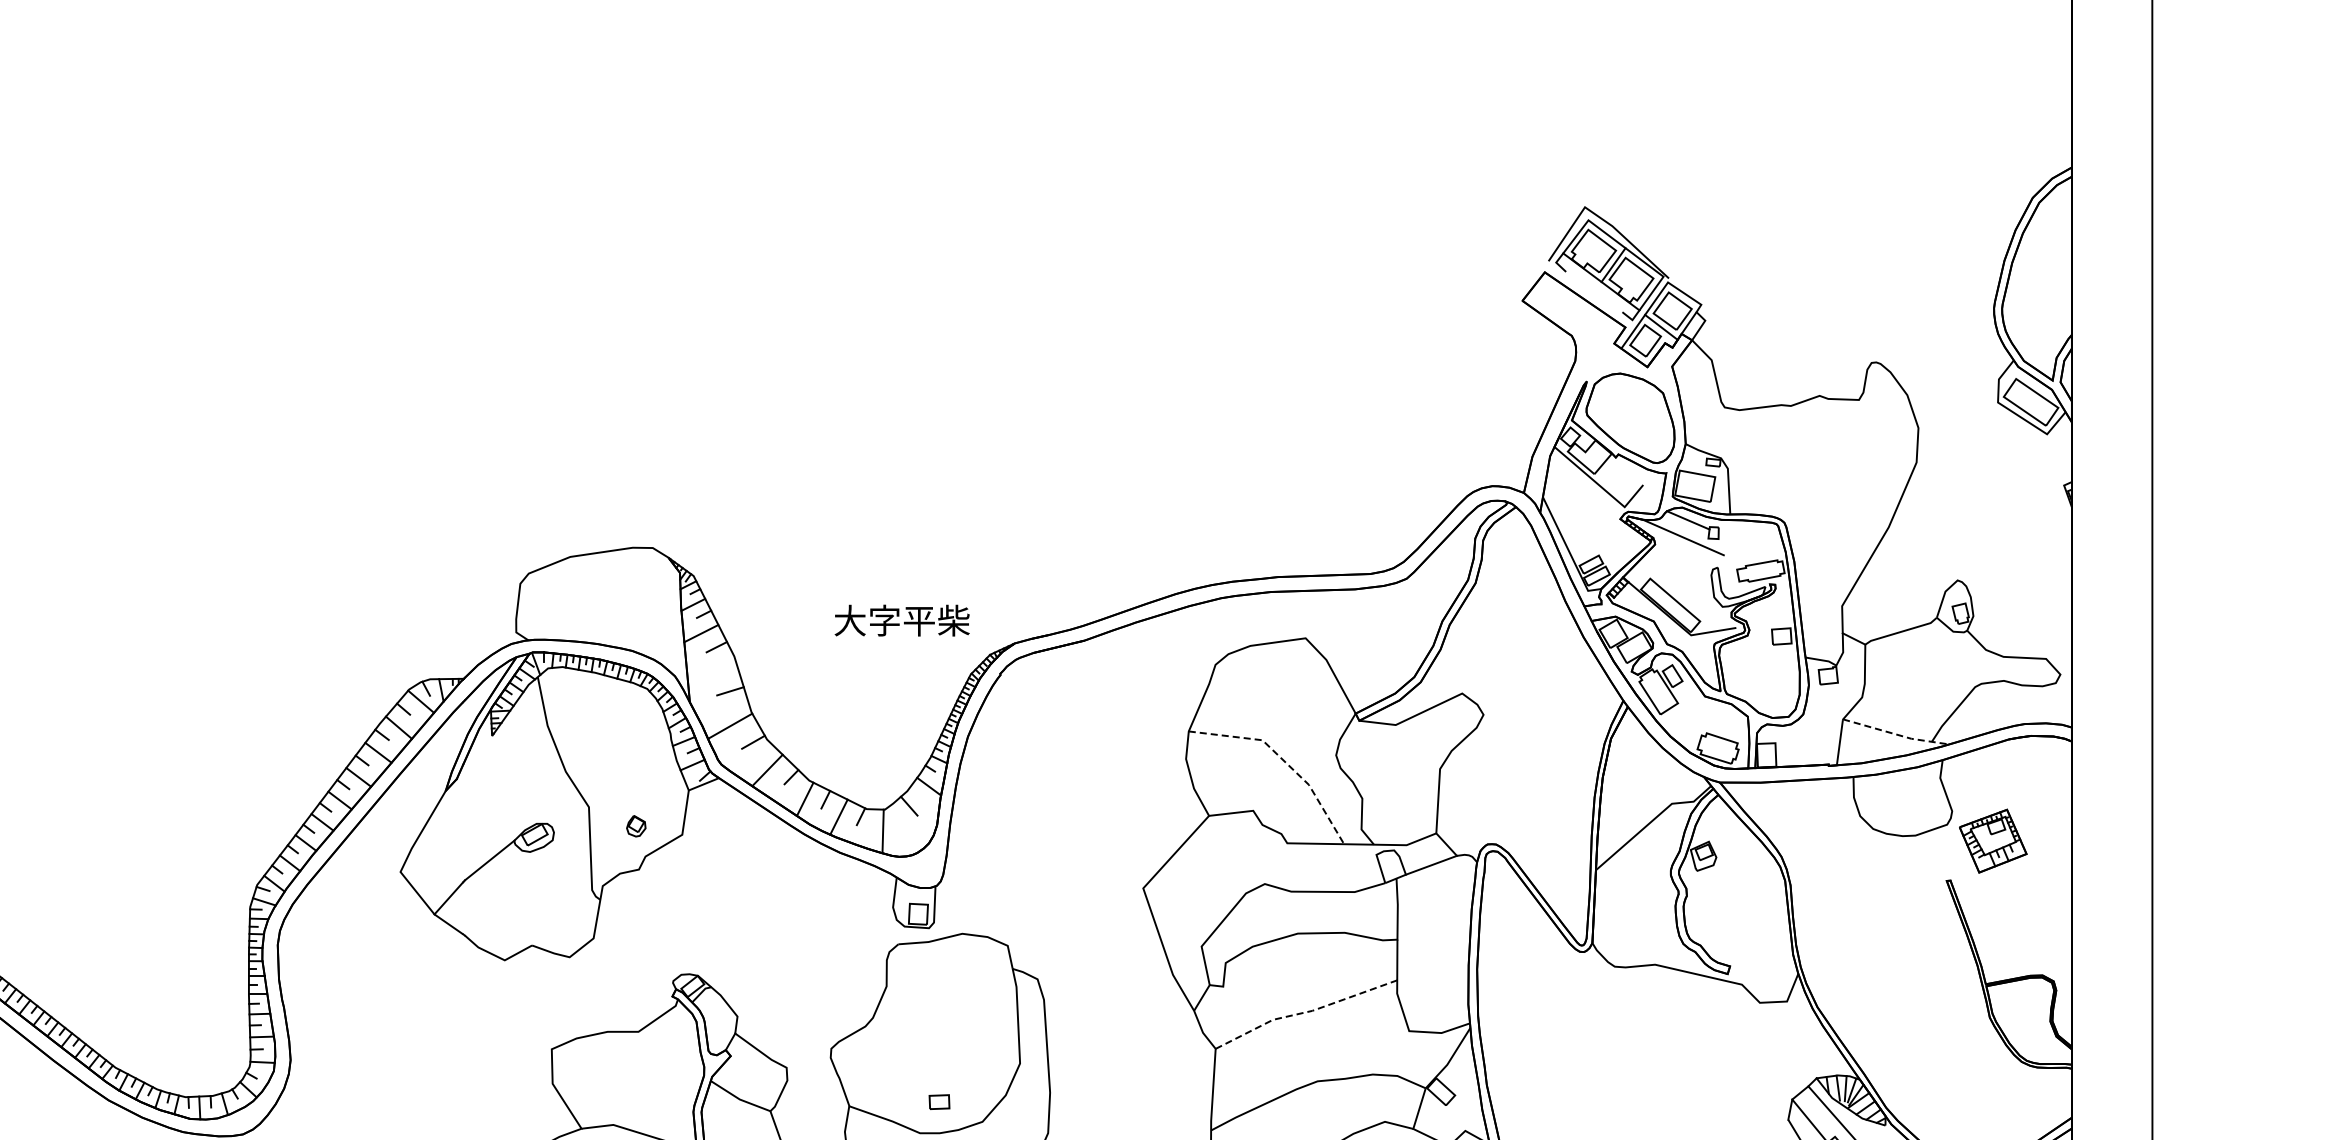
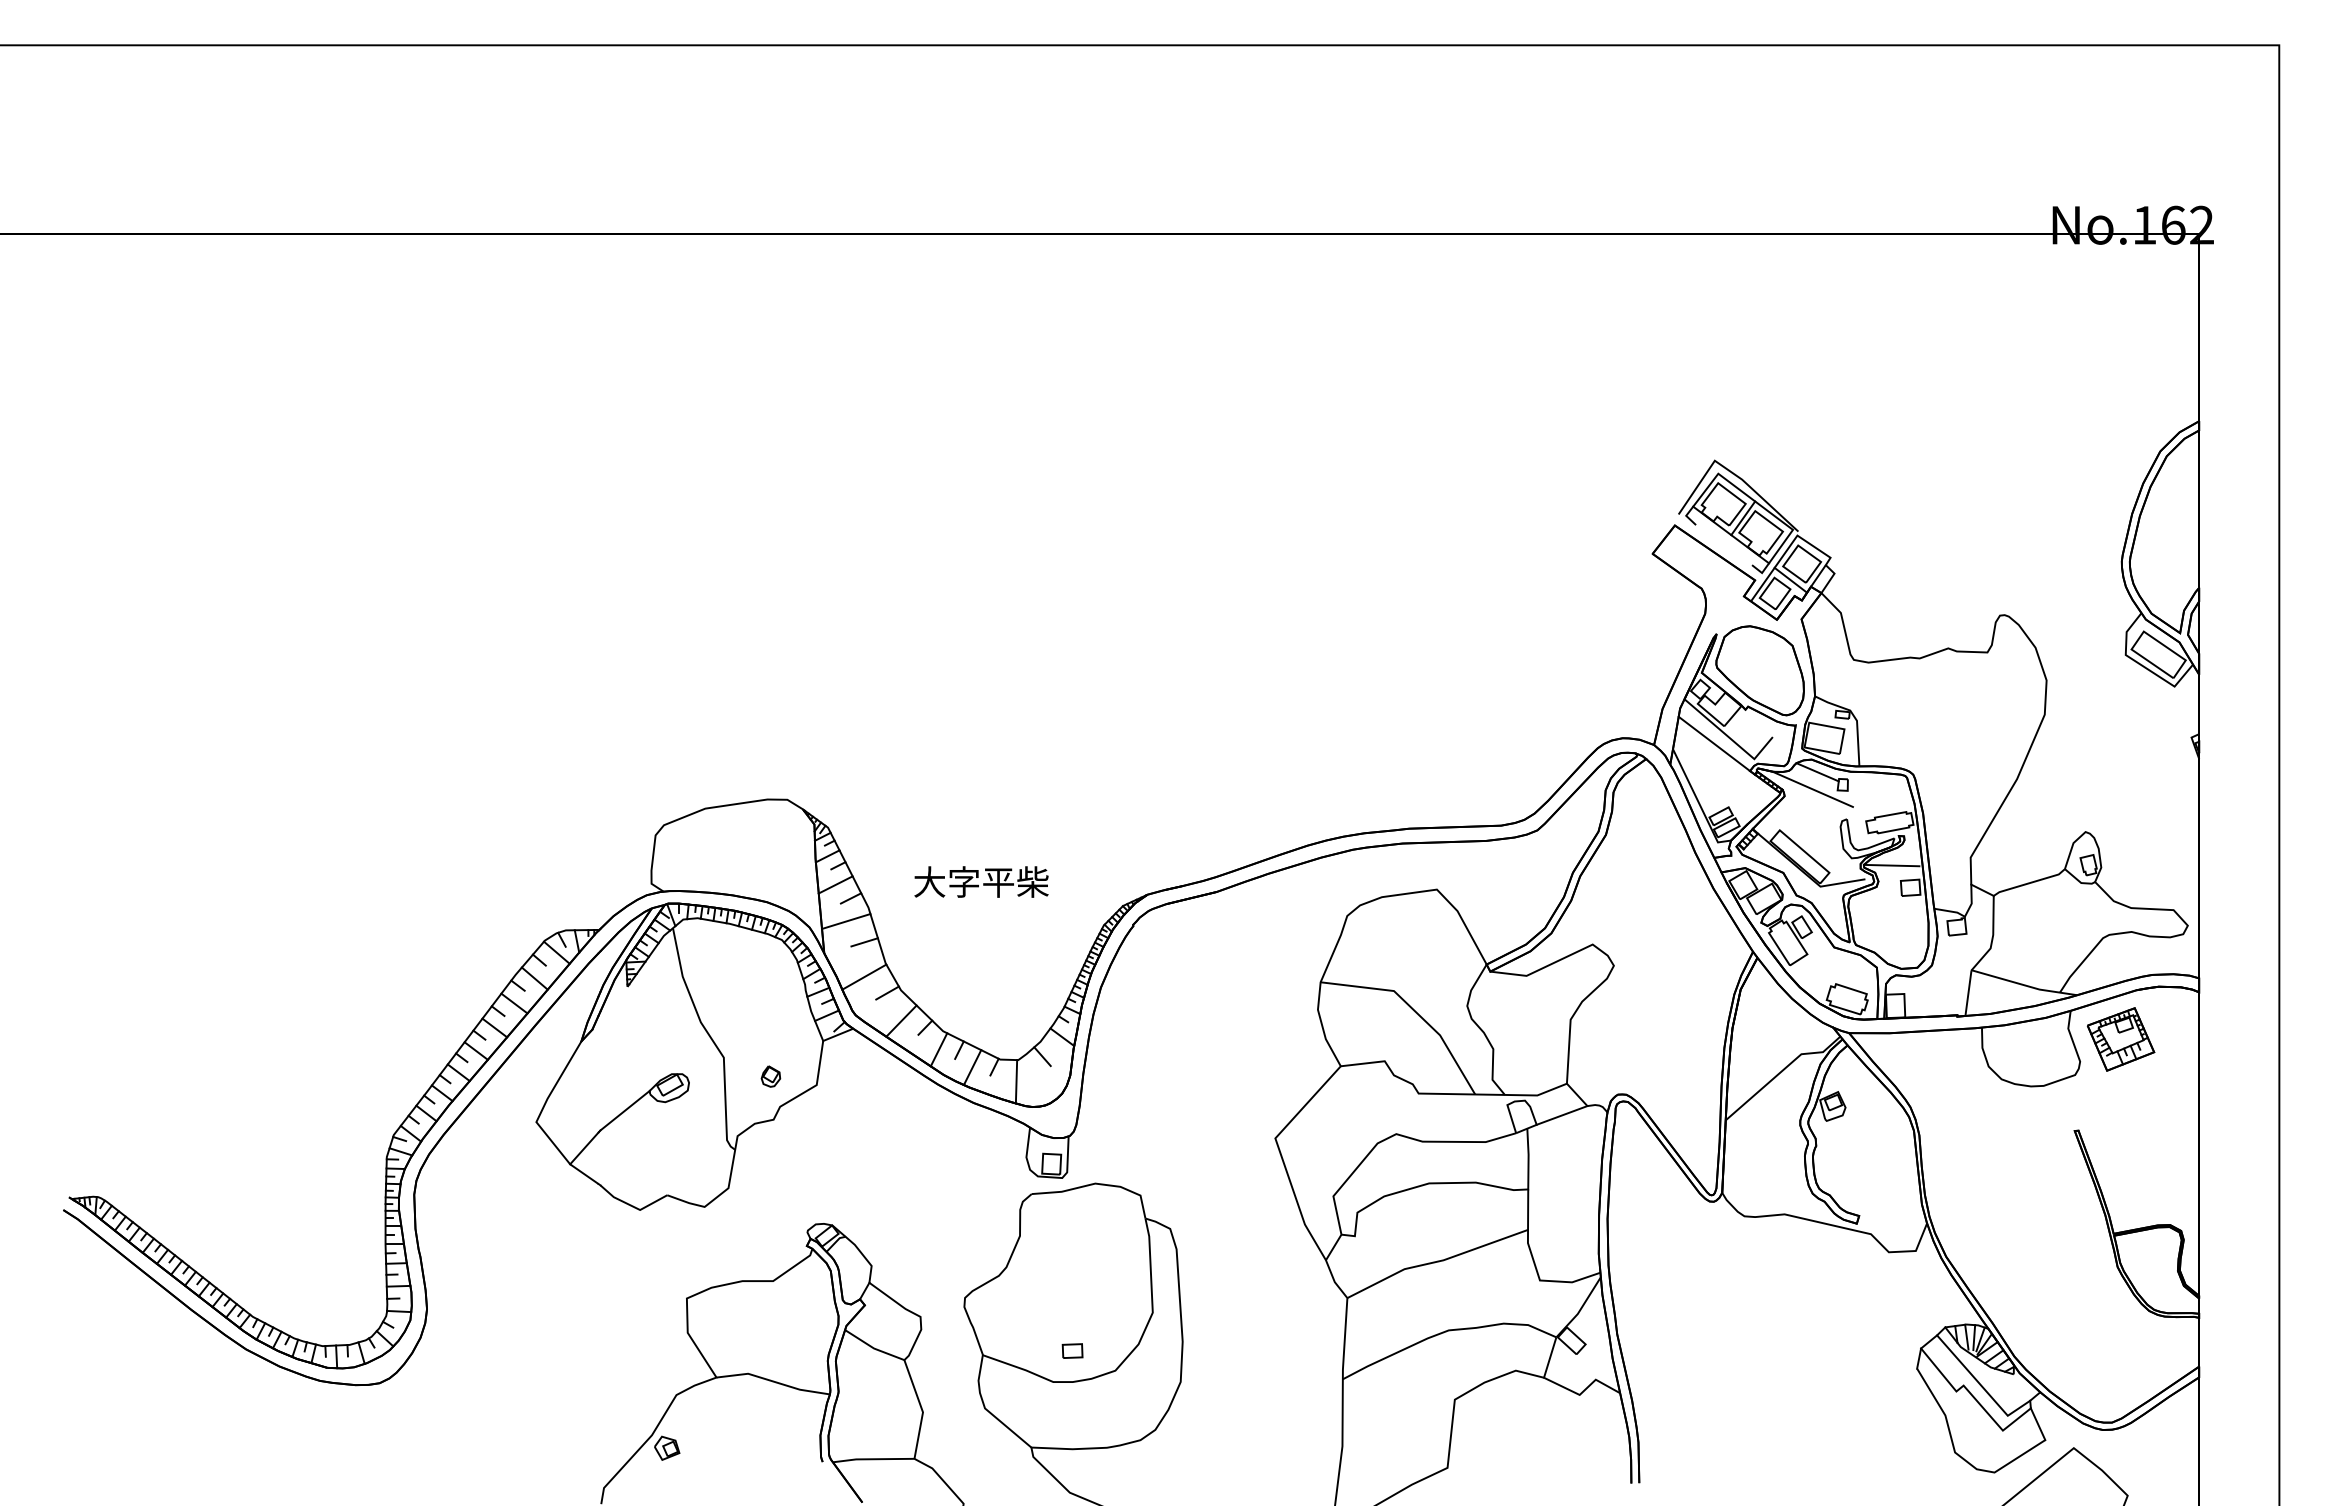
line: (1584, 491) -> (1714, 743), added
line: (1762, 614) -> (1891, 865), added
text: (902, 620) -> (981, 881), moved
line: (712, 670) -> (846, 921), added
line: (1897, 734) -> (2025, 985), dashed -> solid
line: (1284, 760) -> (1415, 1011), dashed -> solid
part: (1992, 841) -> (2120, 1039), moved
line: (1304, 1013) -> (1435, 1262), dashed -> solid

